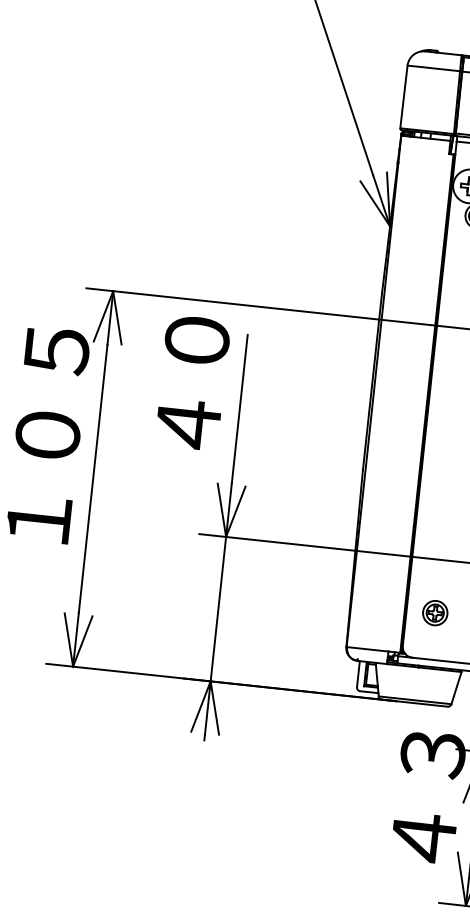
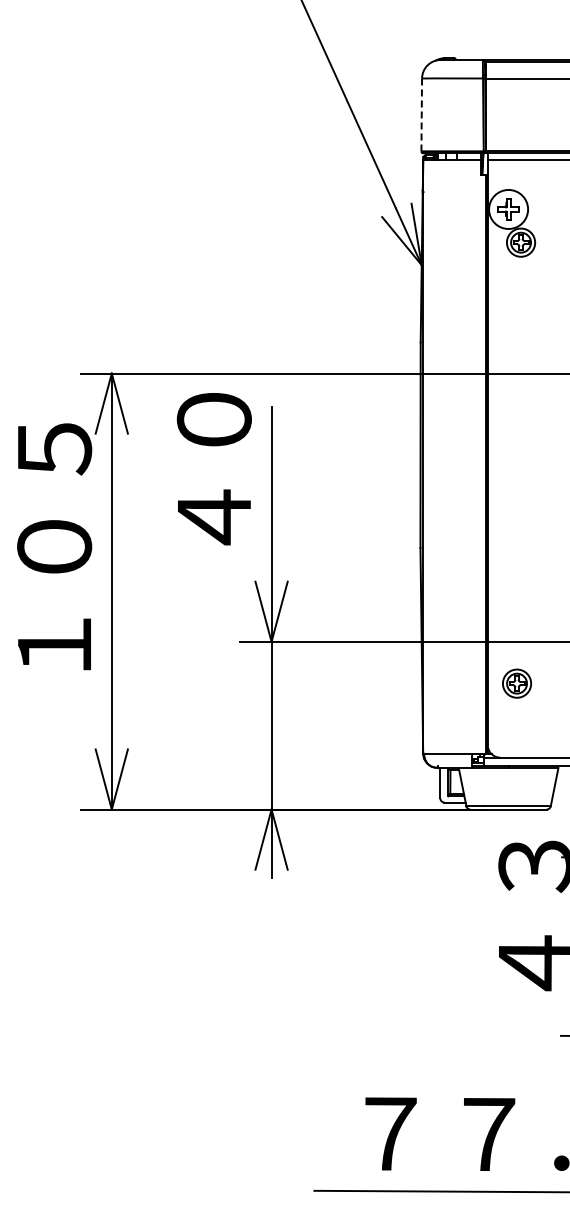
line: (403, 97) -> (421, 115), solid -> dashed
part: (435, 613) -> (517, 683), moved

